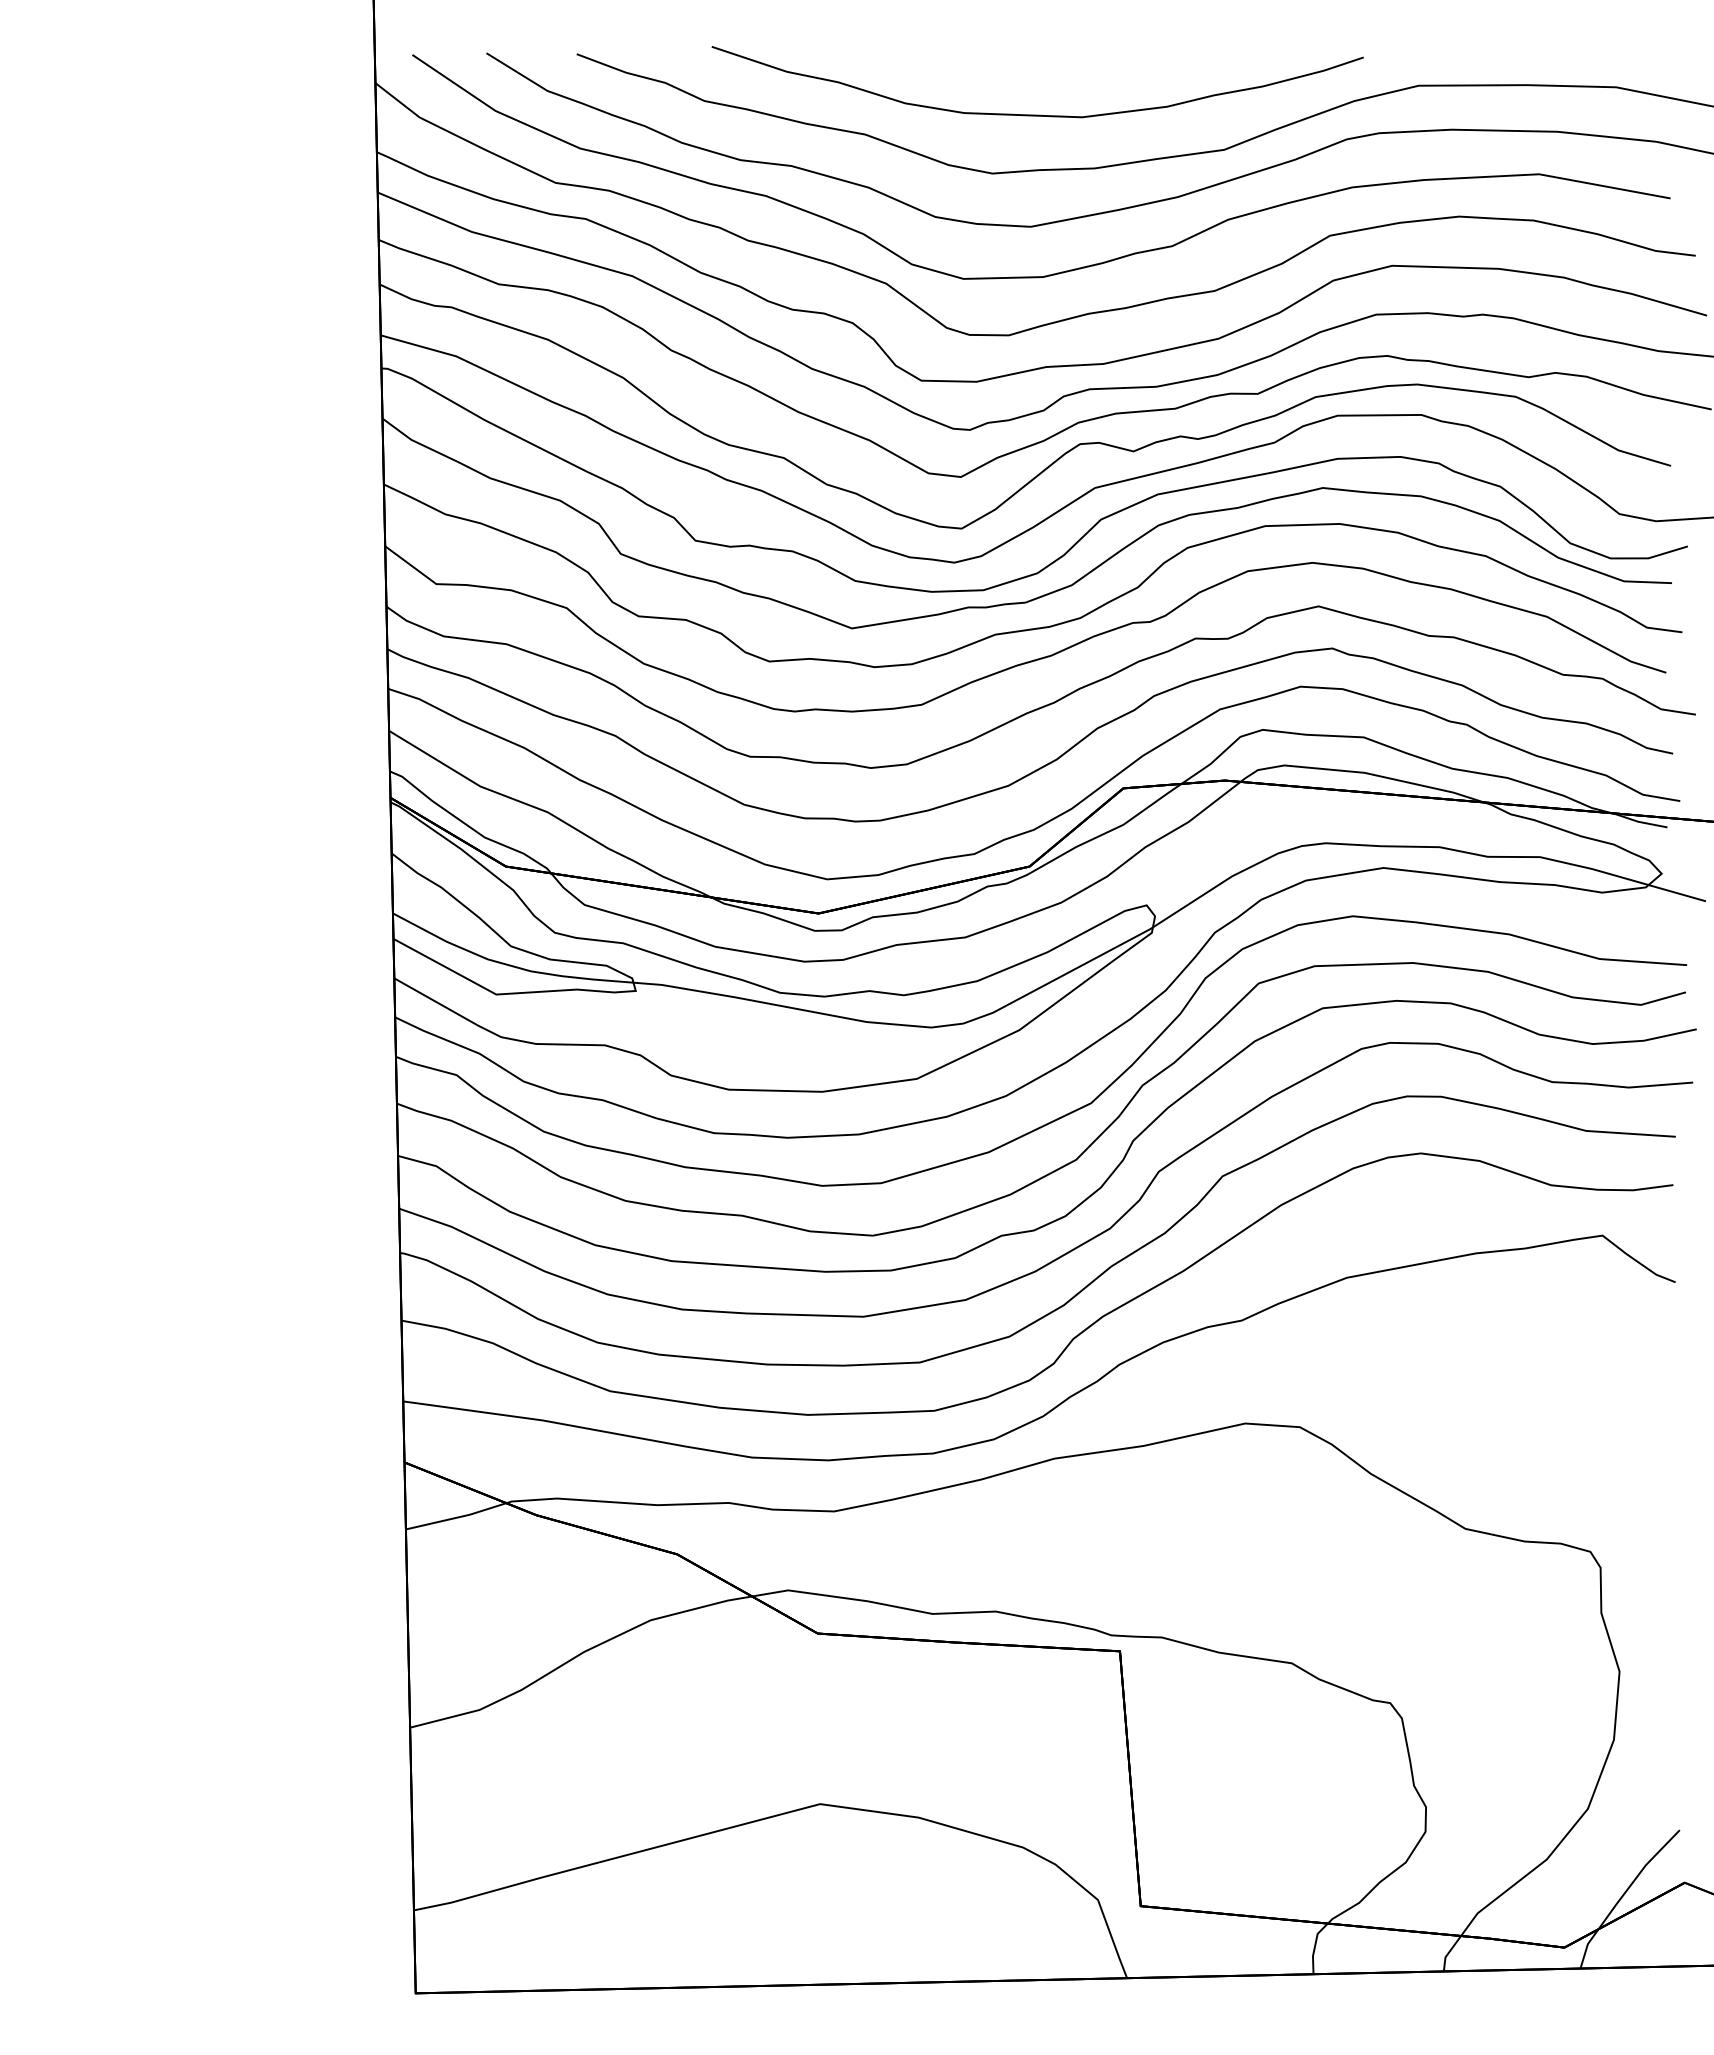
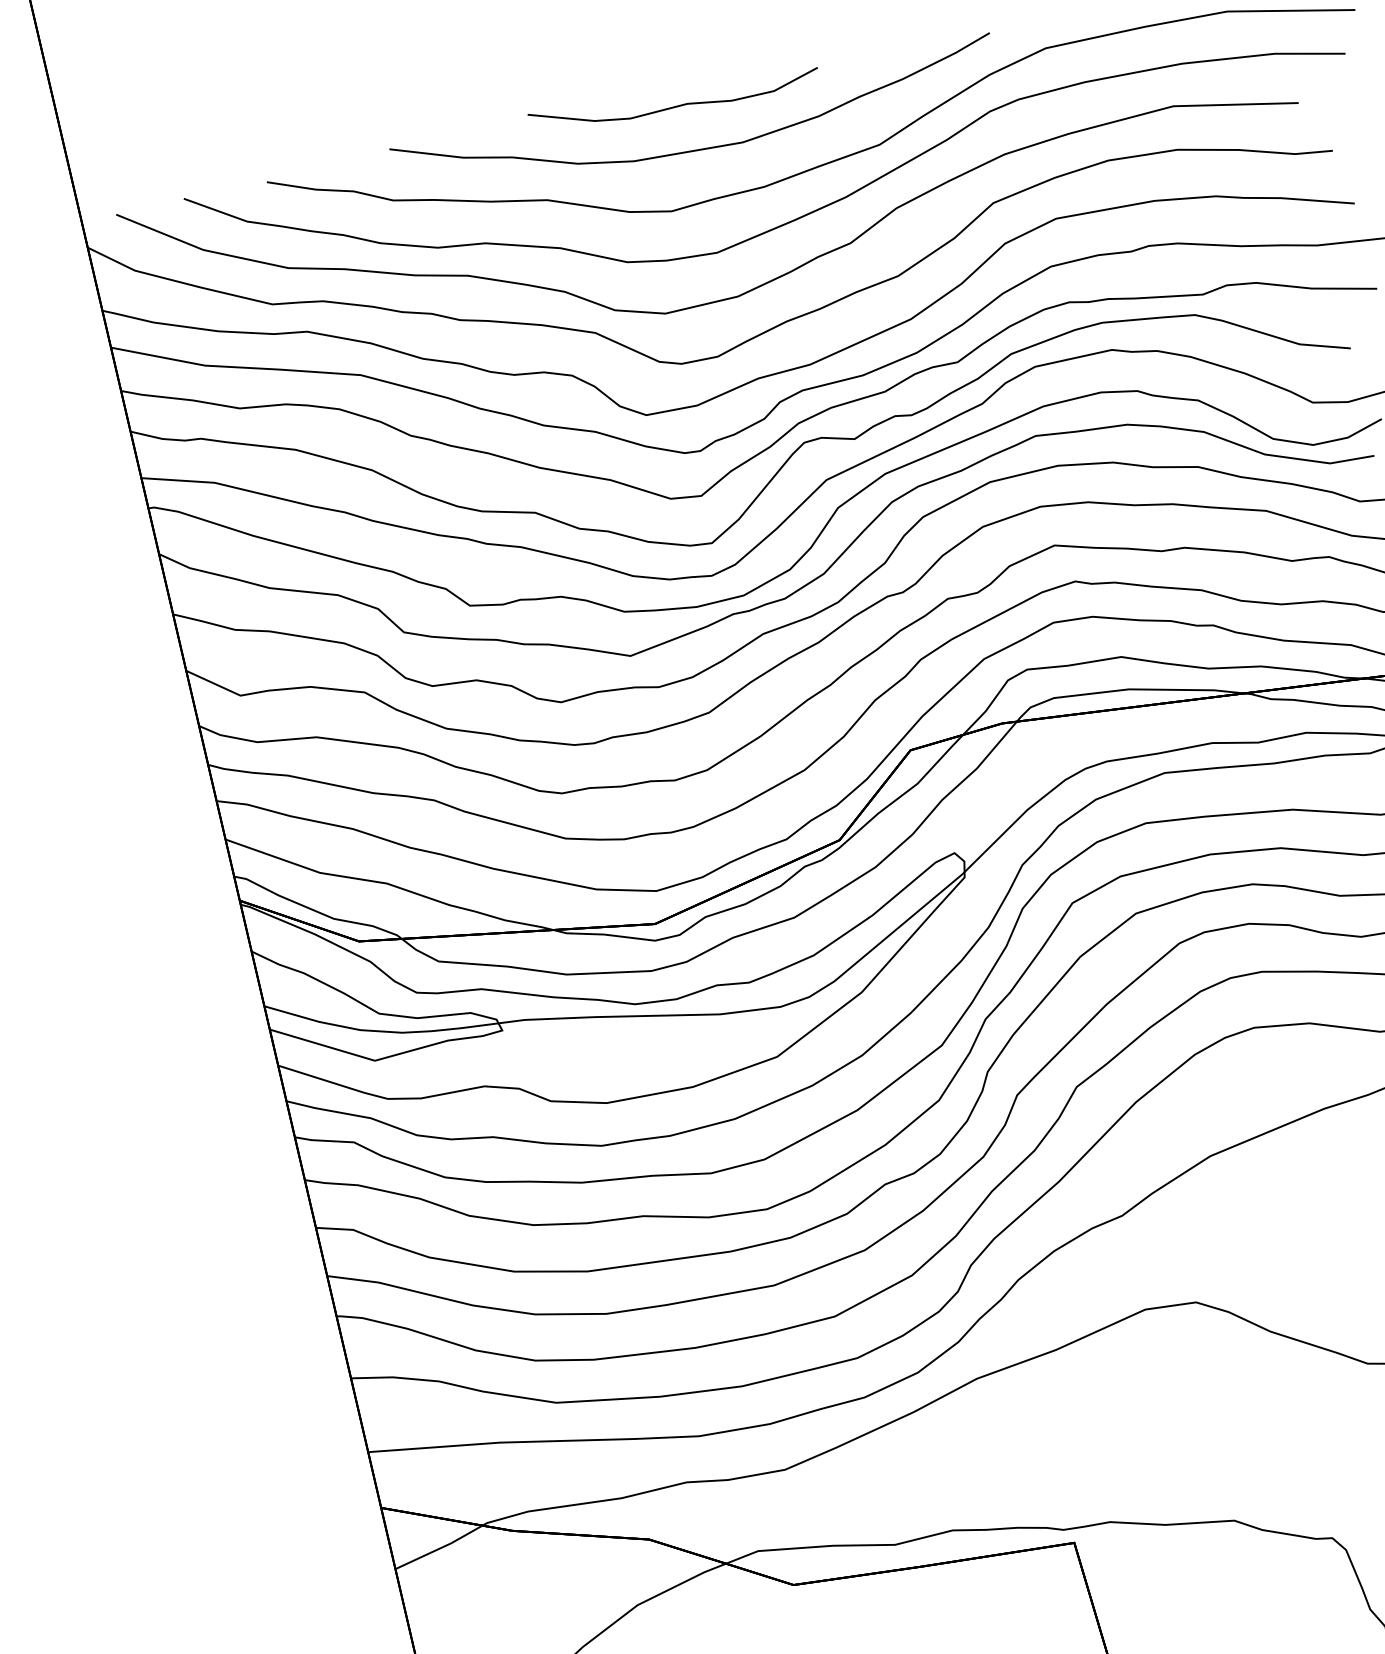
curve: (1019, 64) -> (675, 106), added

